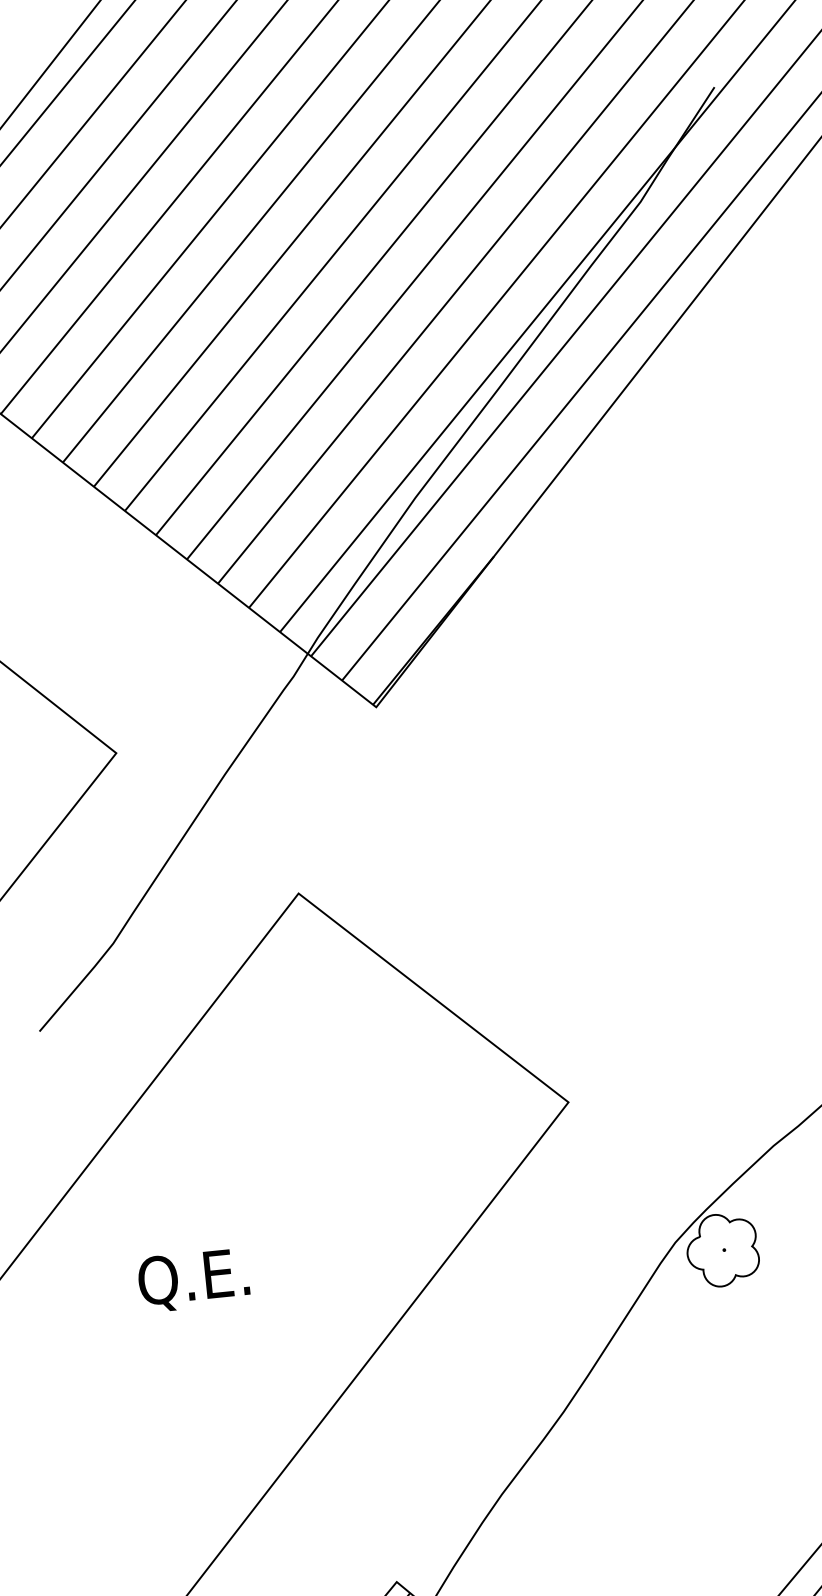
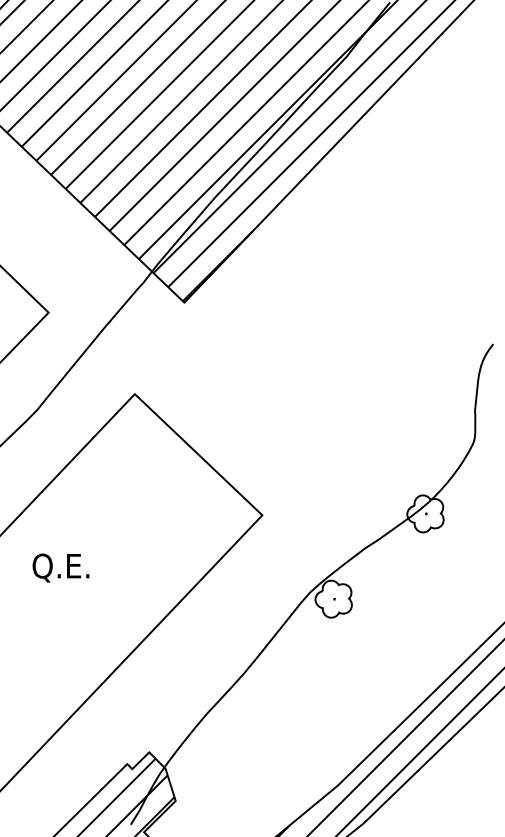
text: (192, 1279) -> (60, 567), moved

